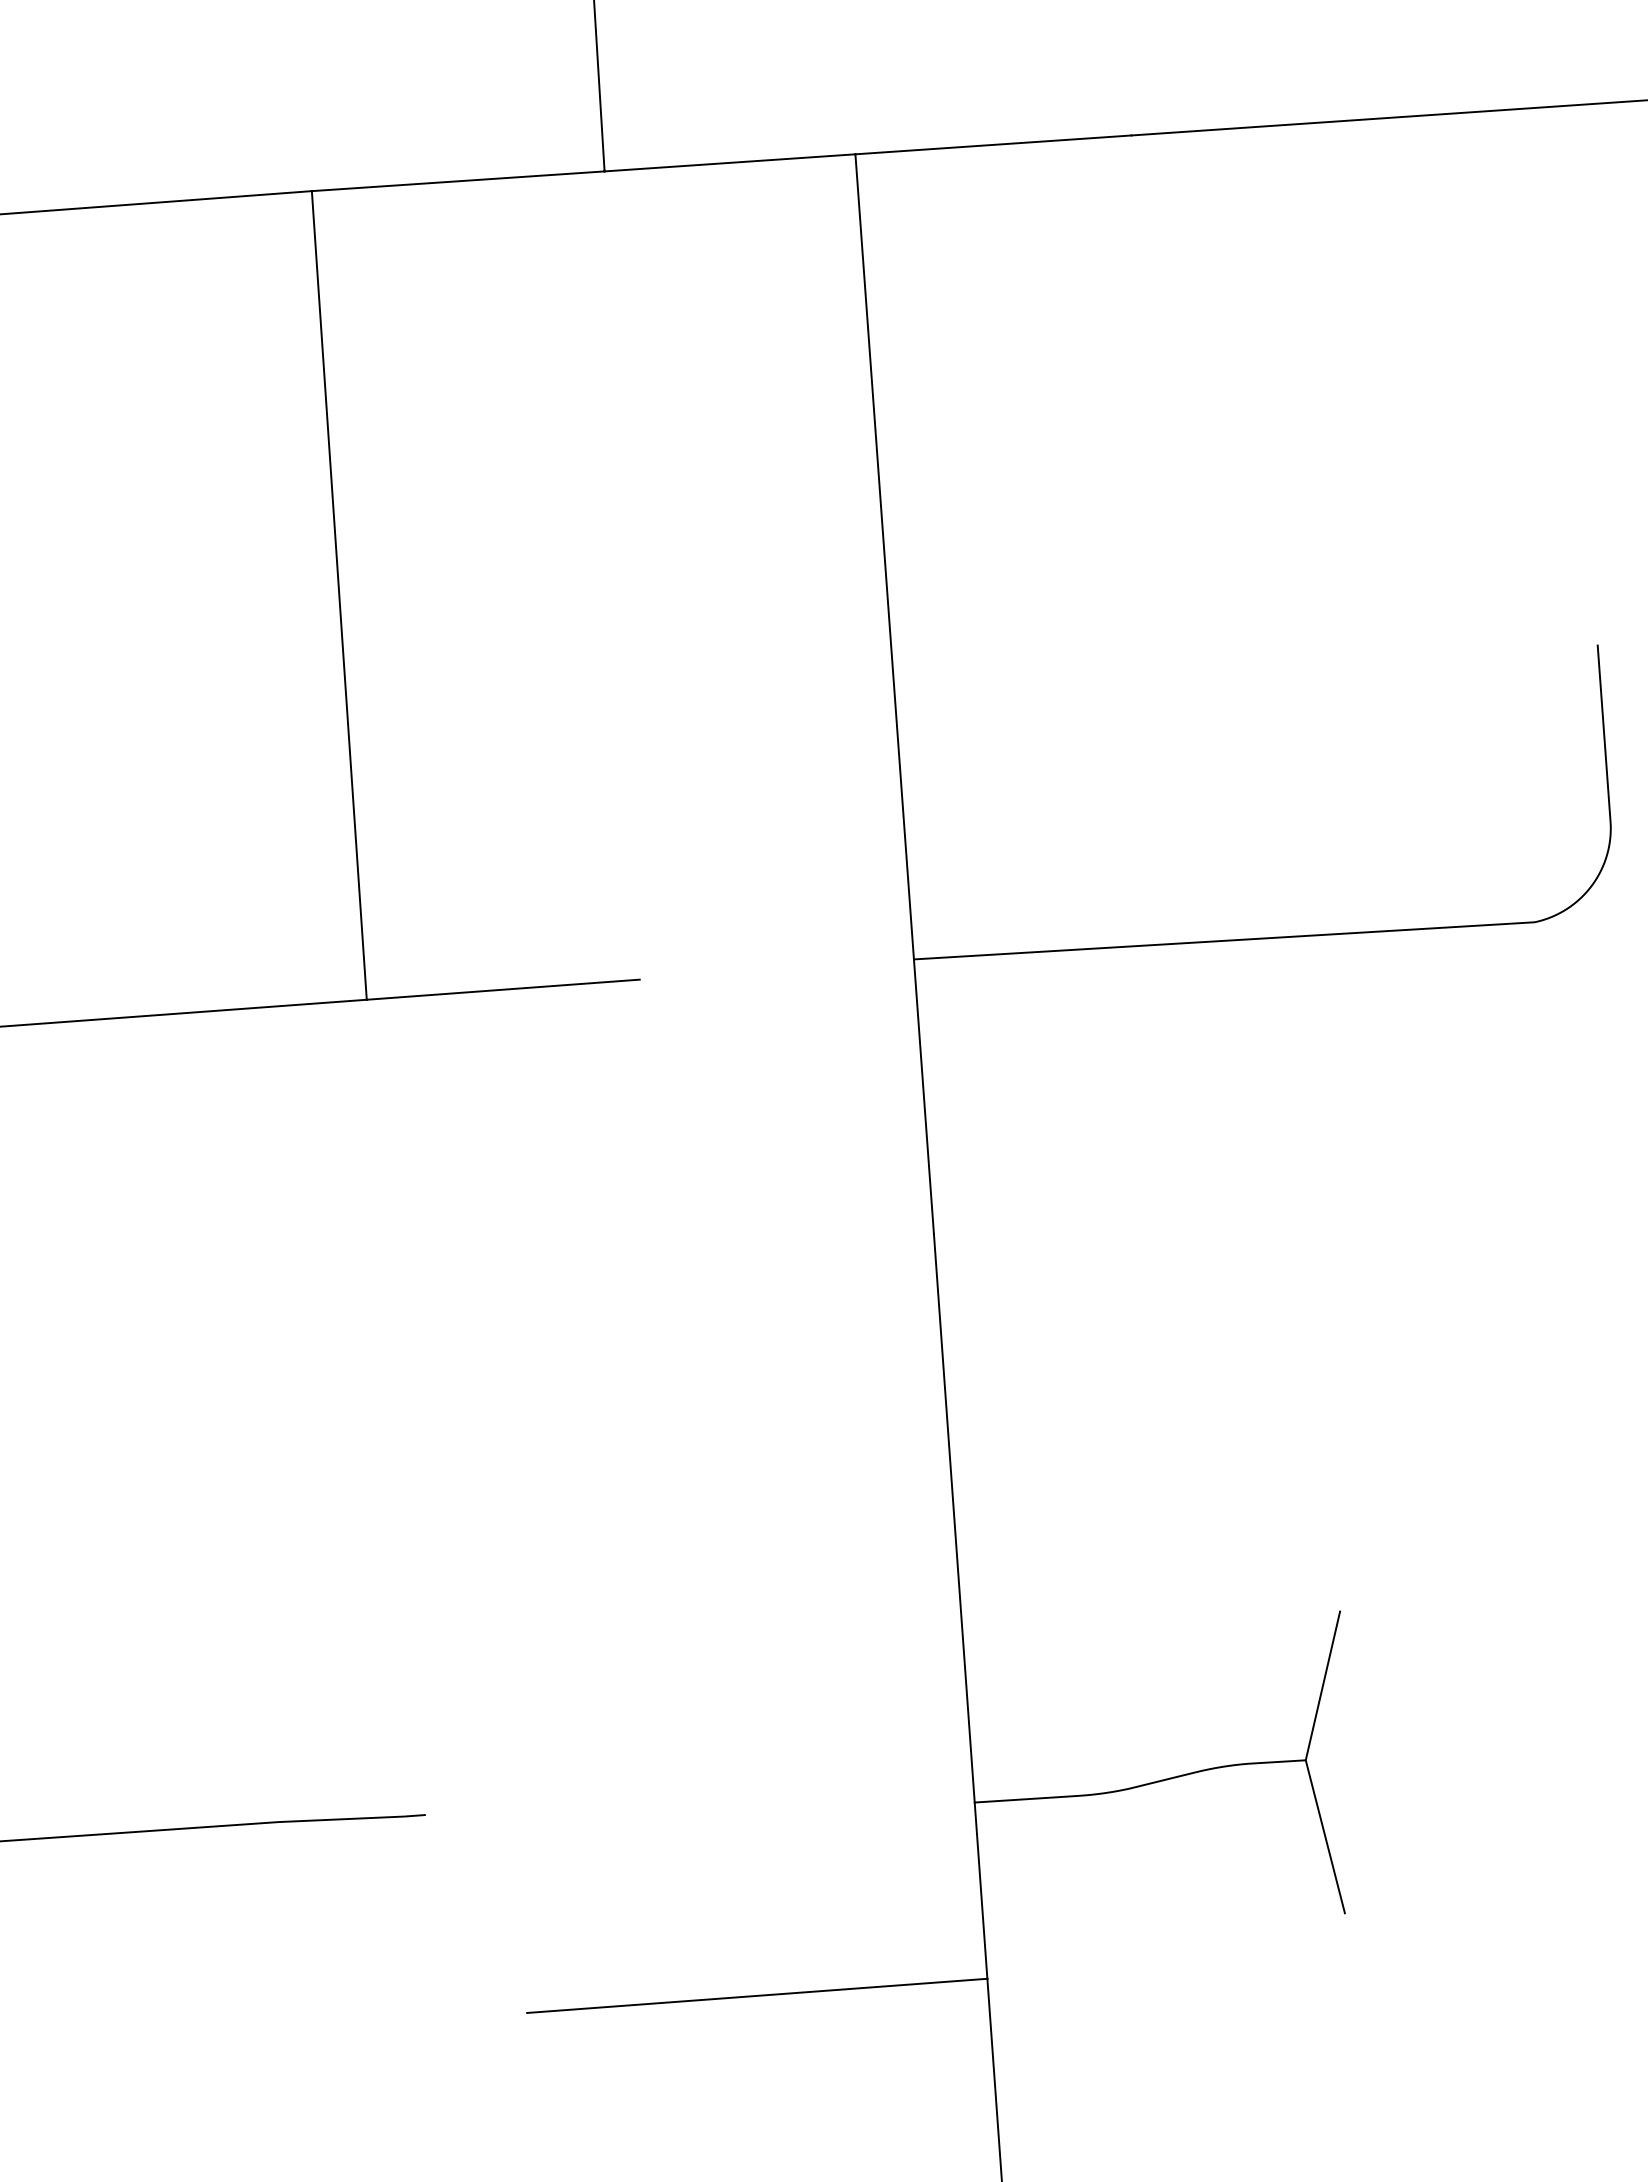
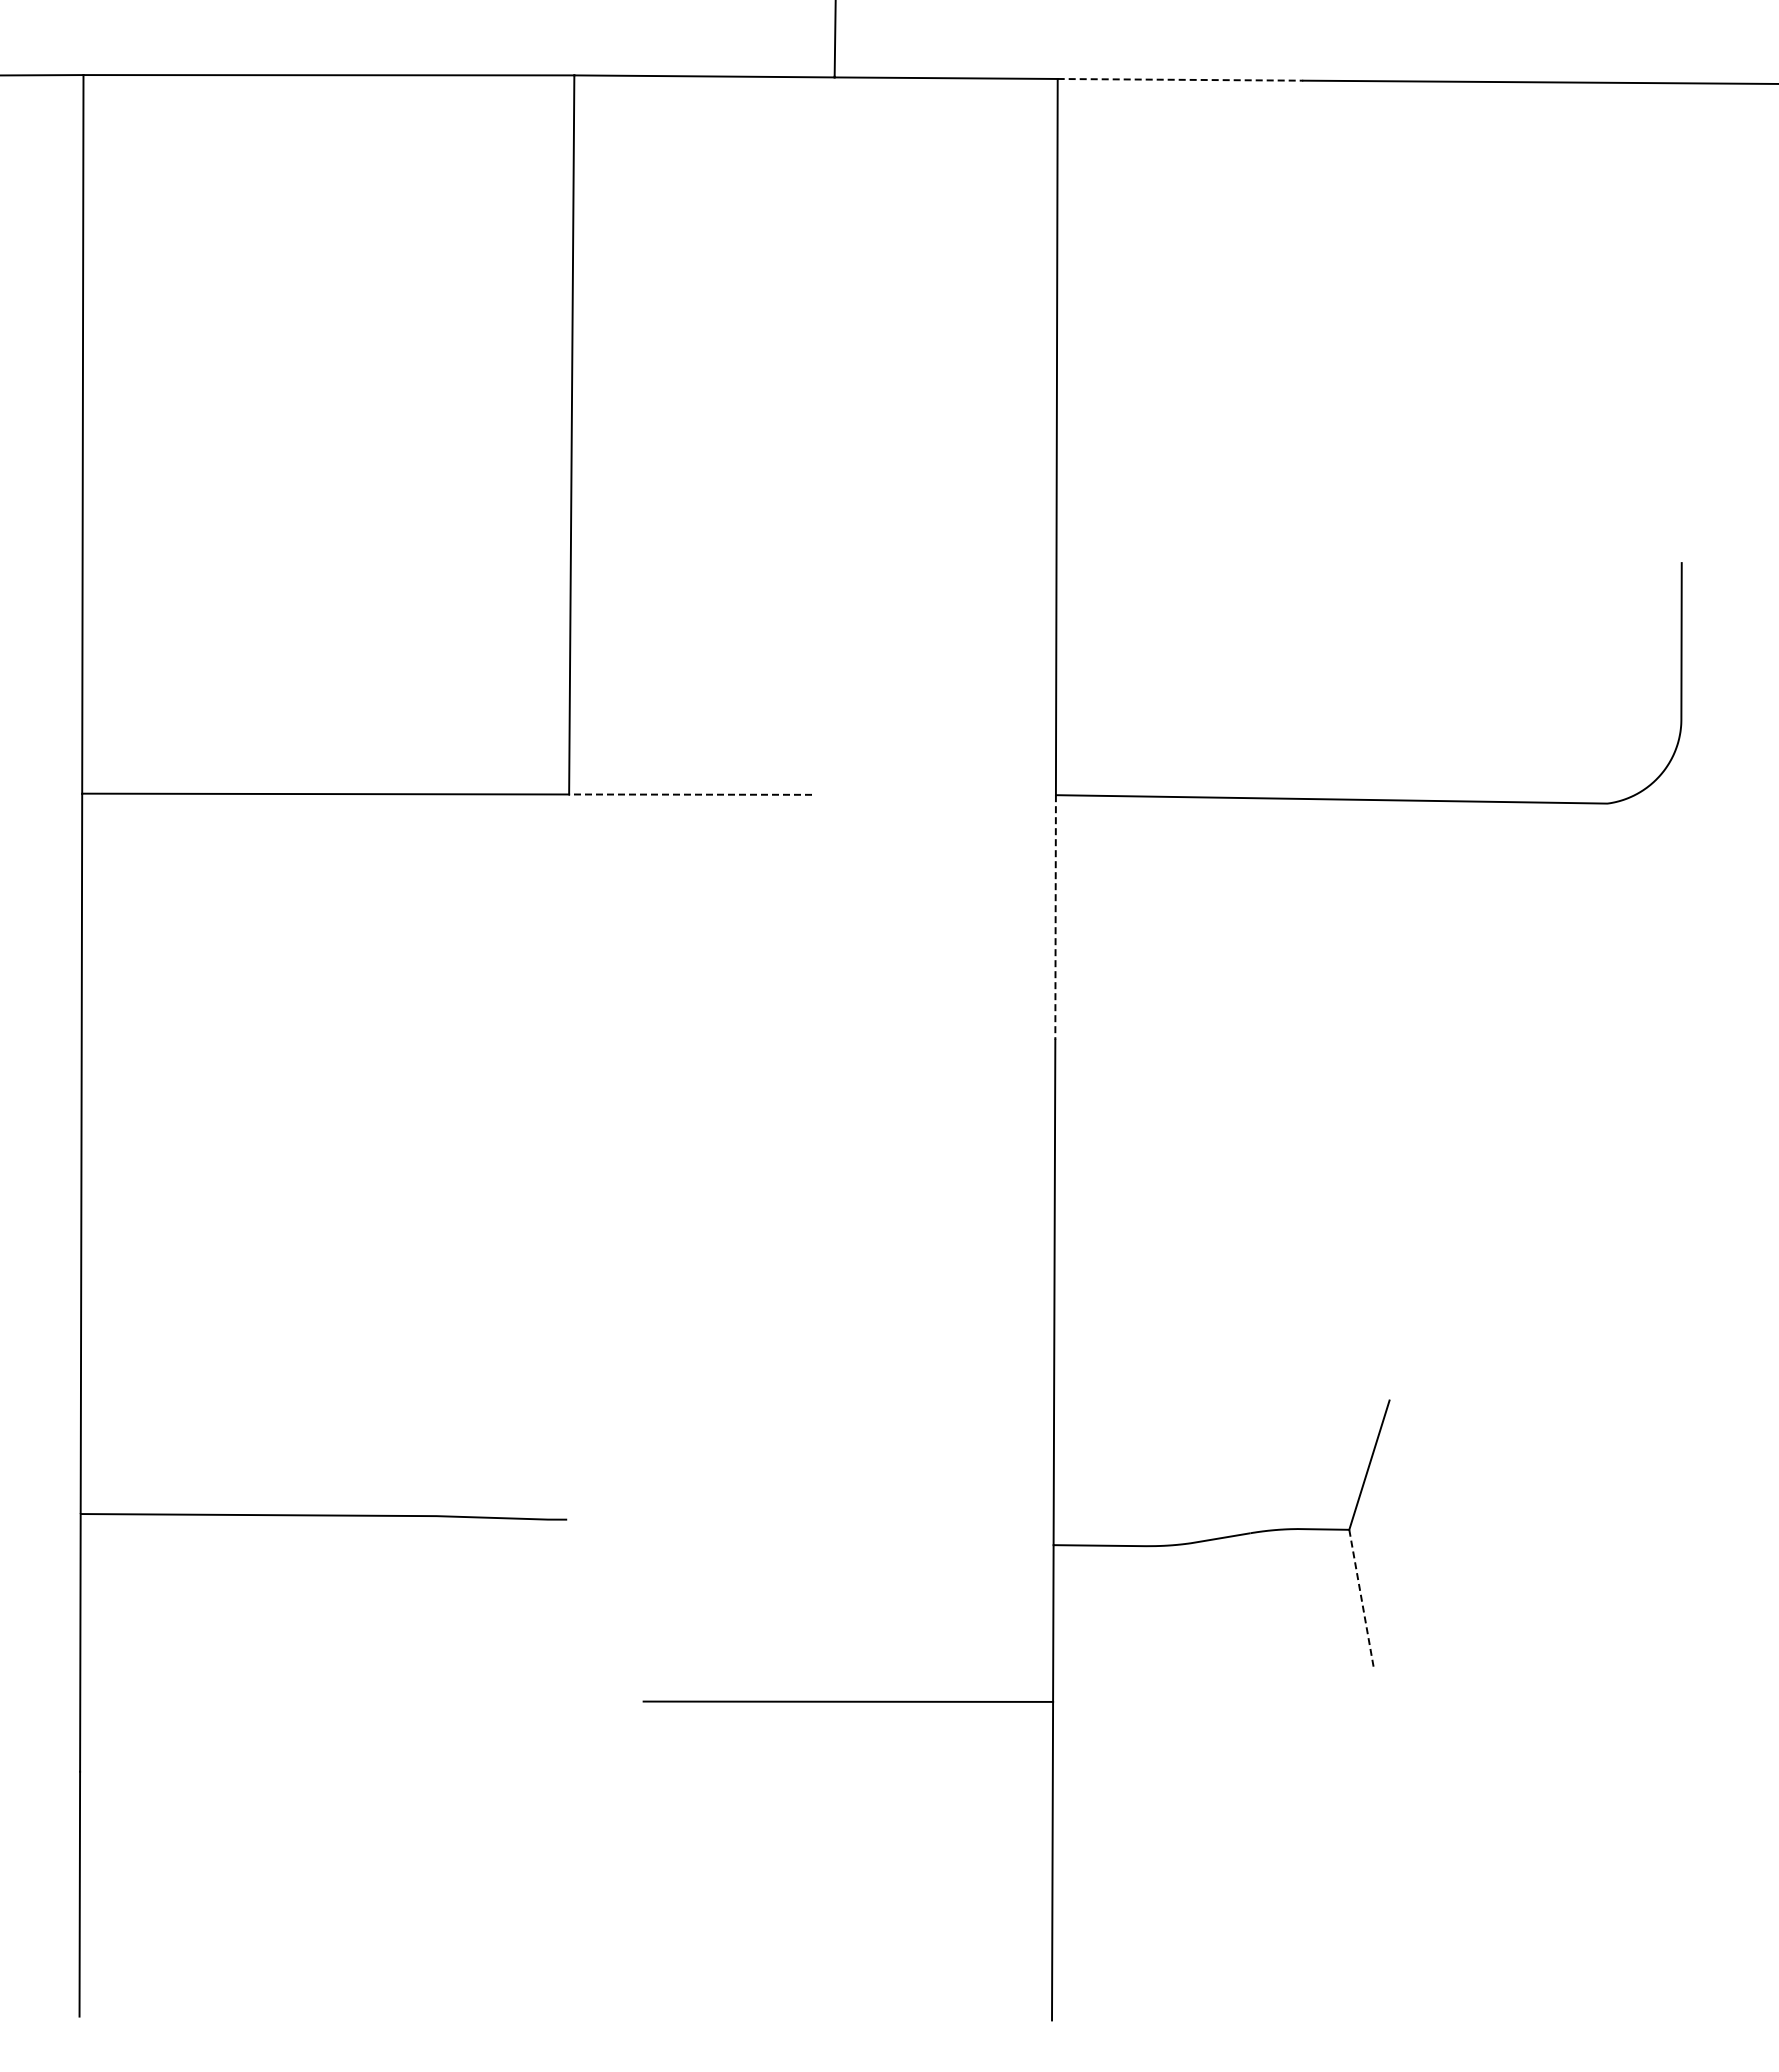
line: (993, 144) -> (1180, 79), solid -> dashed
line: (503, 989) -> (690, 794), solid -> dashed
line: (923, 1096) -> (1055, 917), solid -> dashed
line: (1325, 1837) -> (1361, 1599), solid -> dashed

